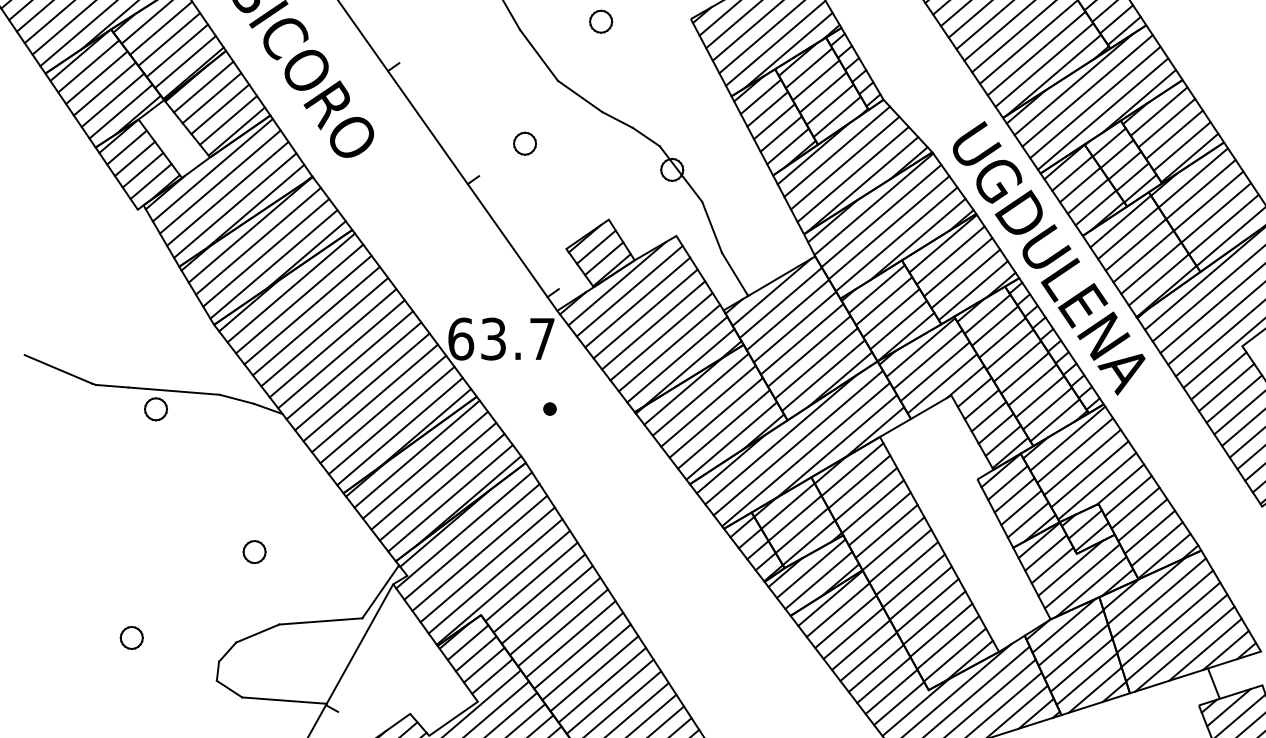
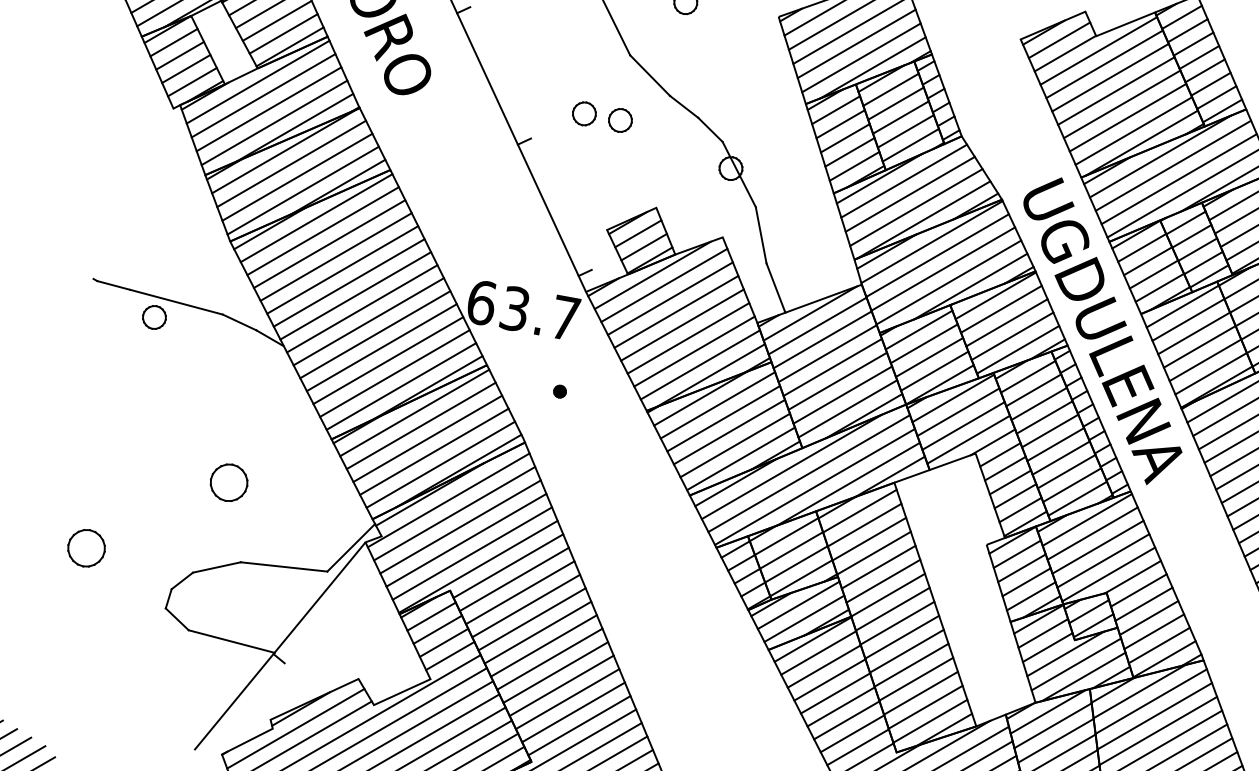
part: (559, 143) -> (619, 120), added
line: (58, 369) -> (61, 258), removed
part: (254, 552) -> (228, 483), size x1.6
part: (131, 637) -> (86, 547), size x1.6

